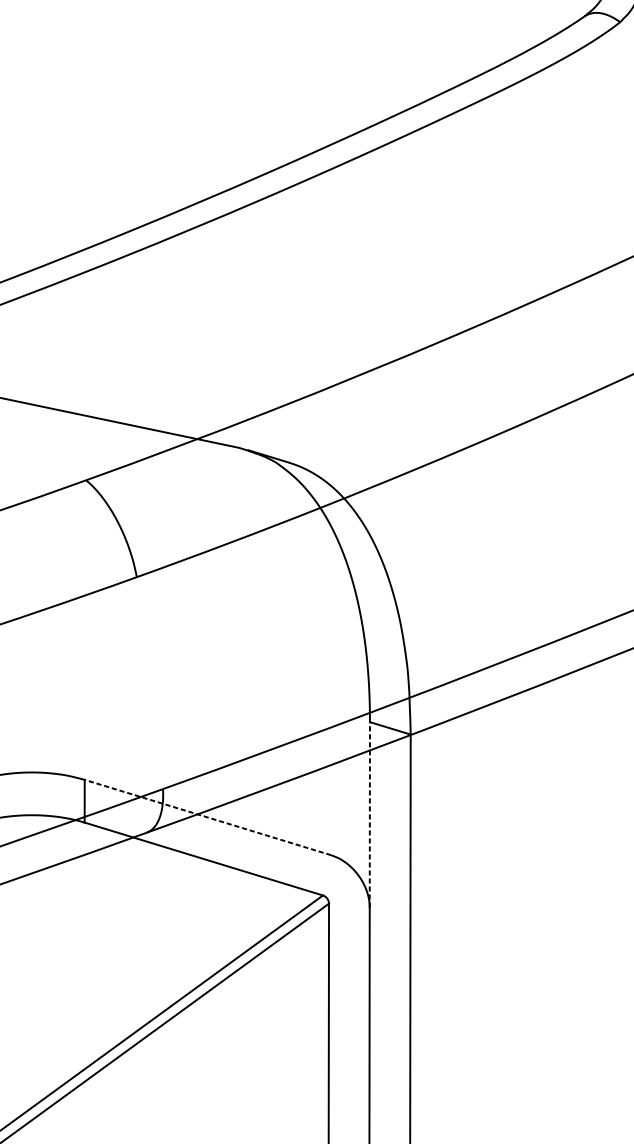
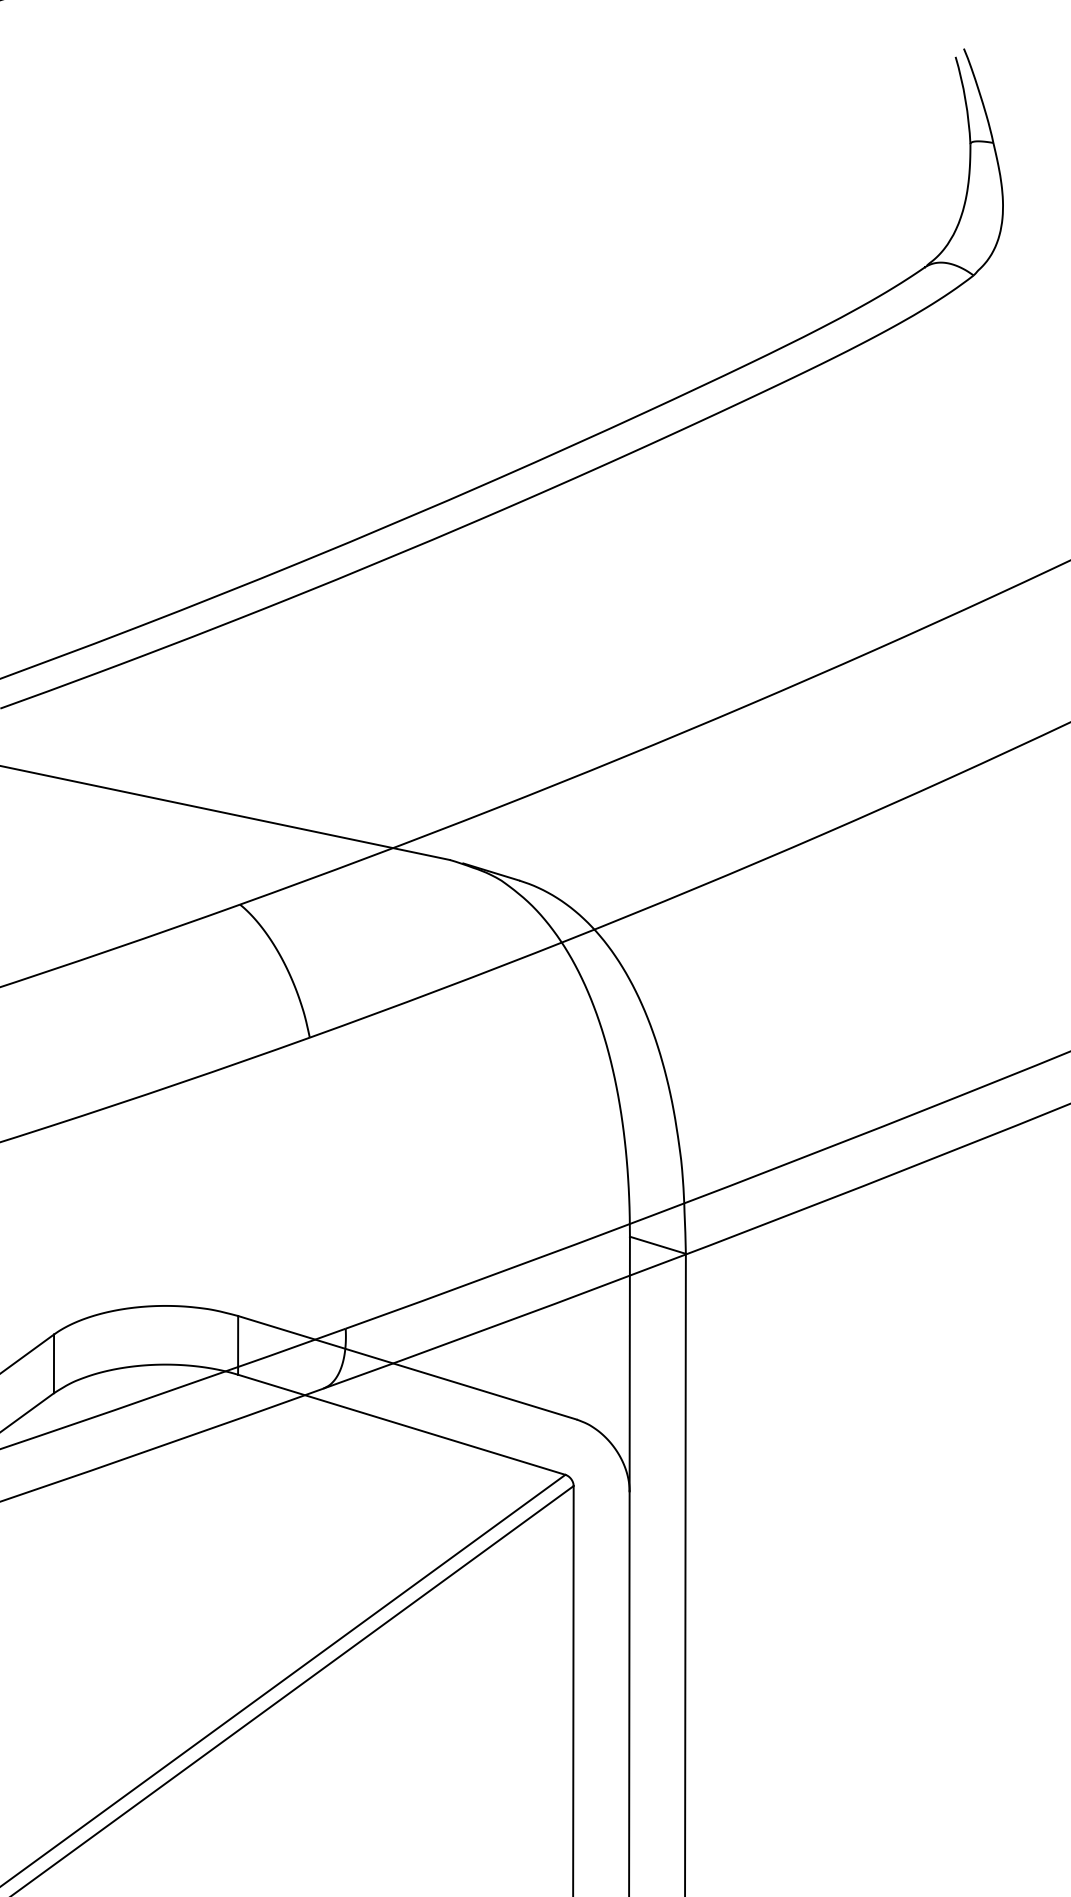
line: (369, 814) -> (629, 1363), dashed -> solid
line: (208, 817) -> (407, 1367), dashed -> solid

